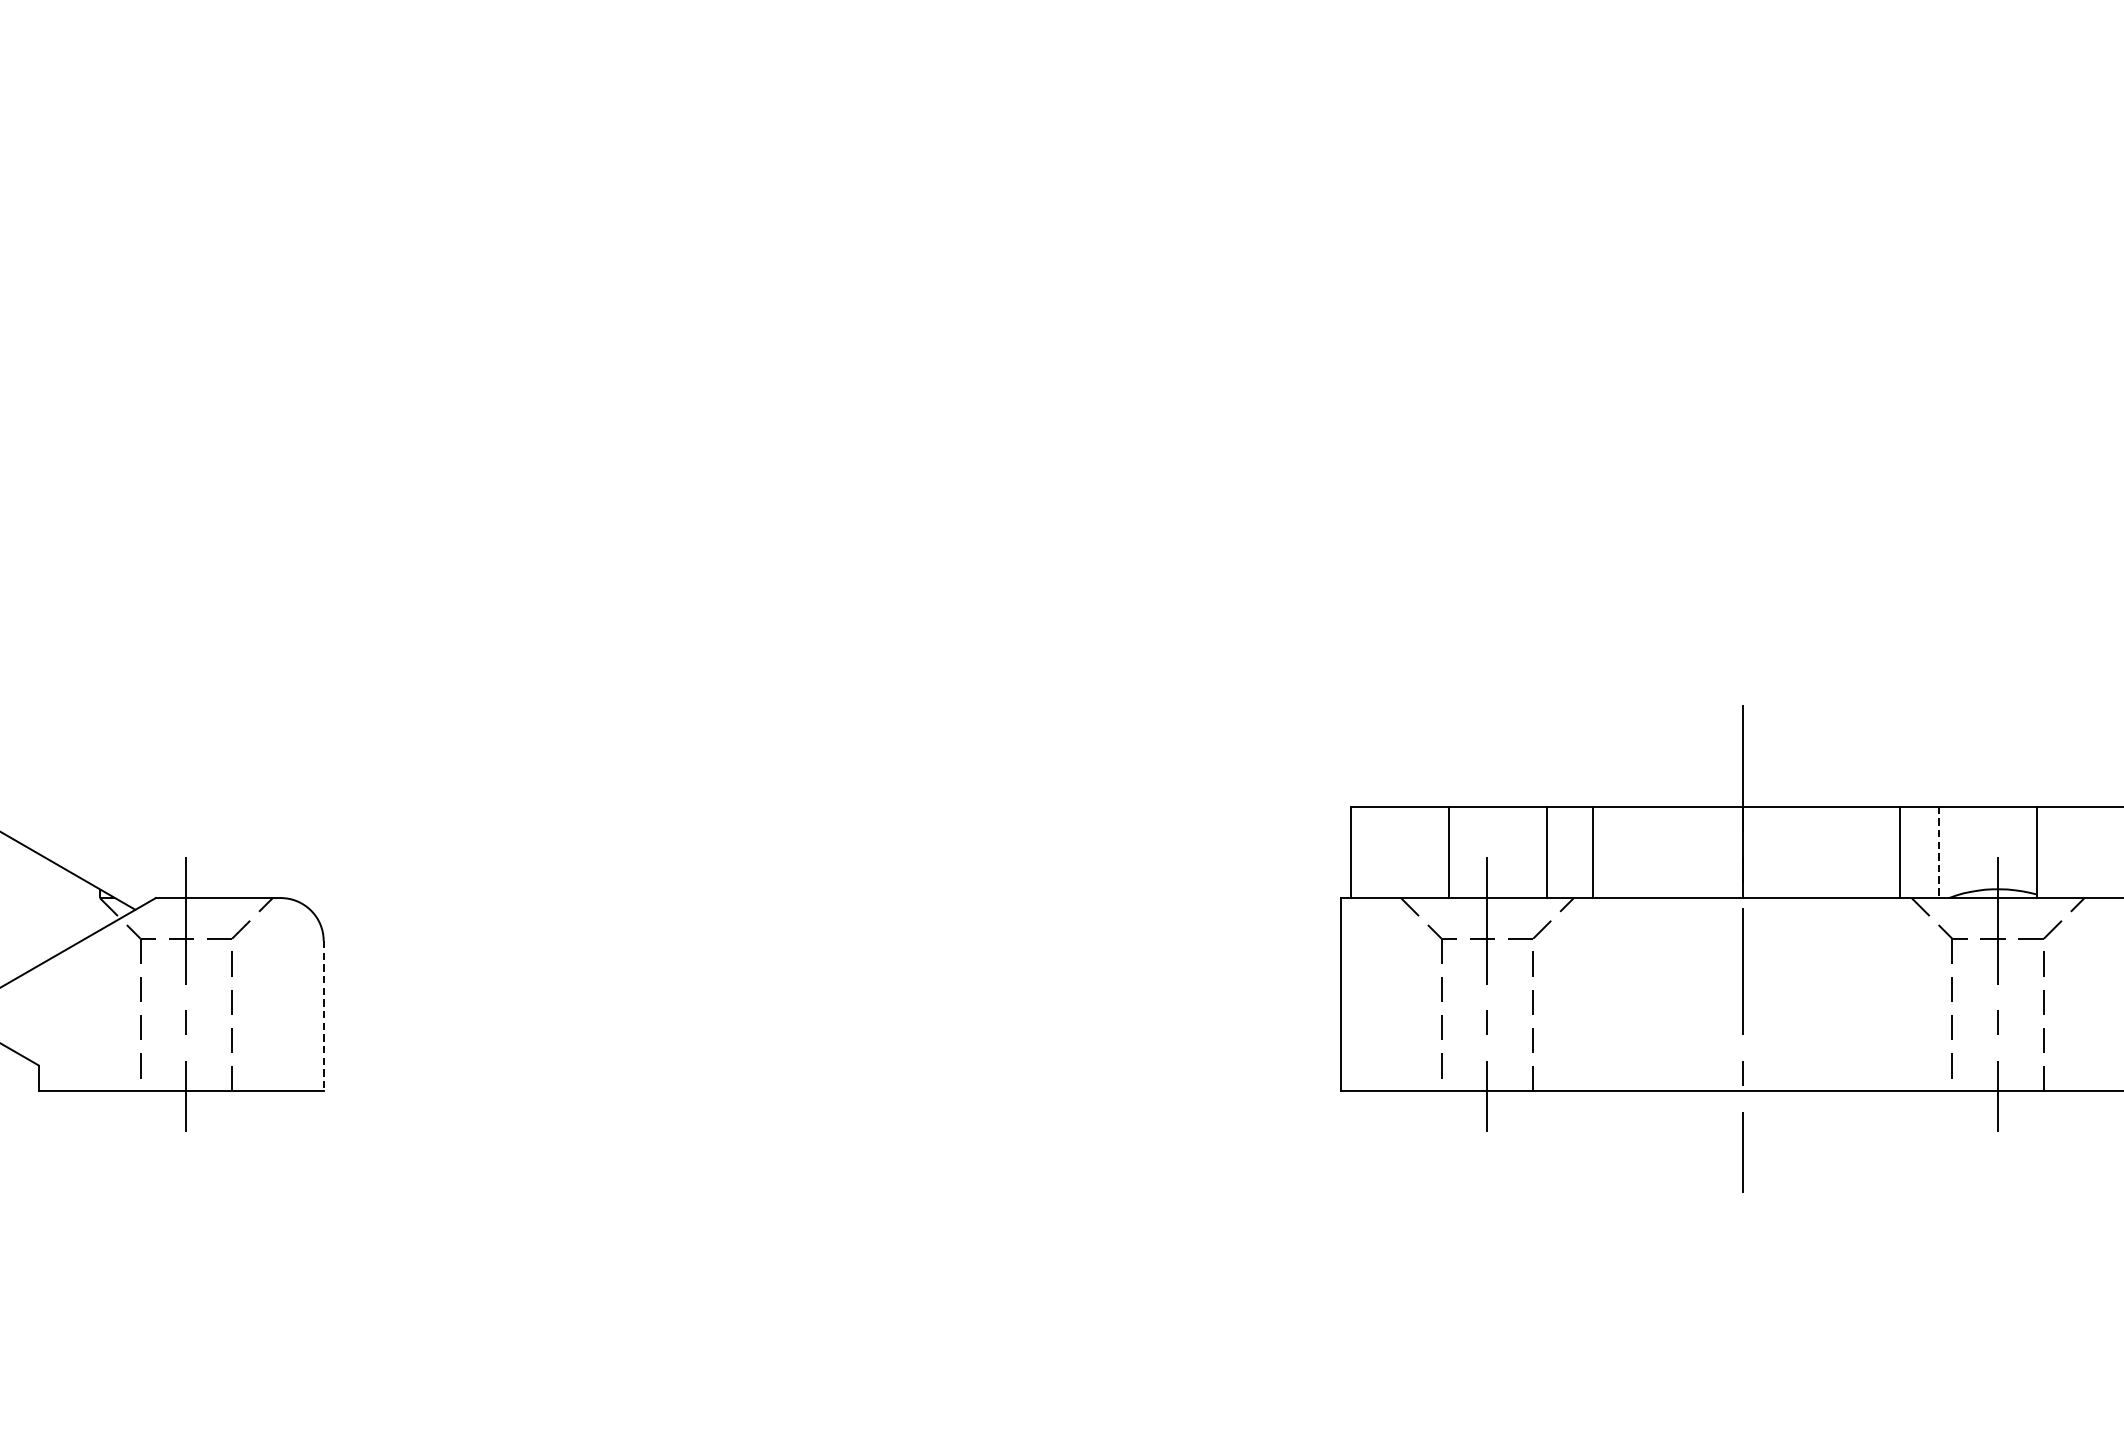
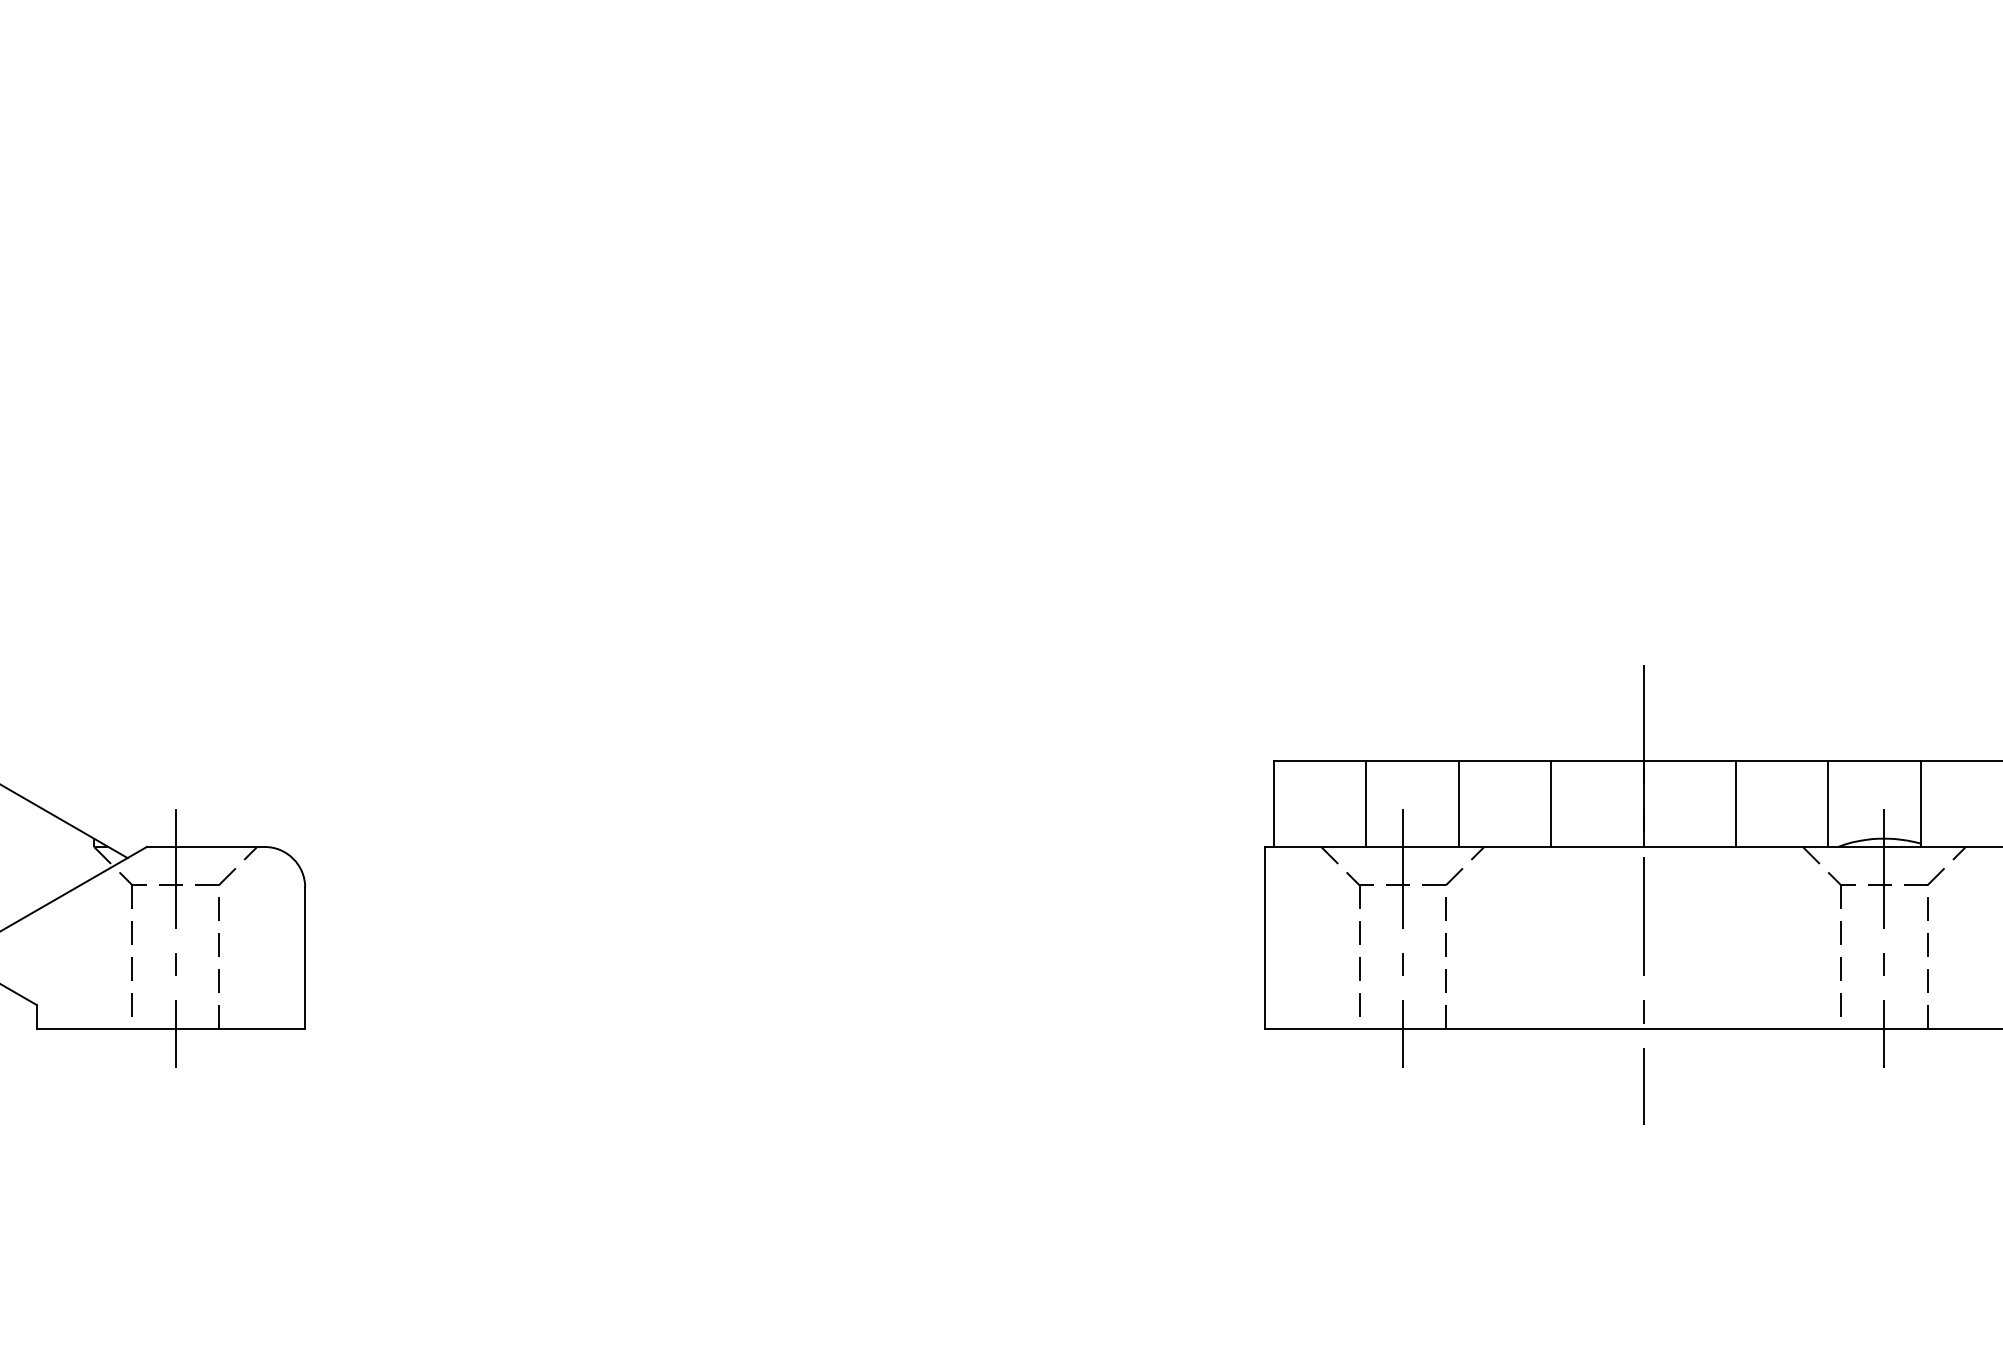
line: (1593, 851) -> (1551, 803), moved
line: (1899, 851) -> (1735, 803), moved
line: (1938, 853) -> (1828, 804), dashed -> solid
line: (324, 1016) -> (305, 958), dashed -> solid

